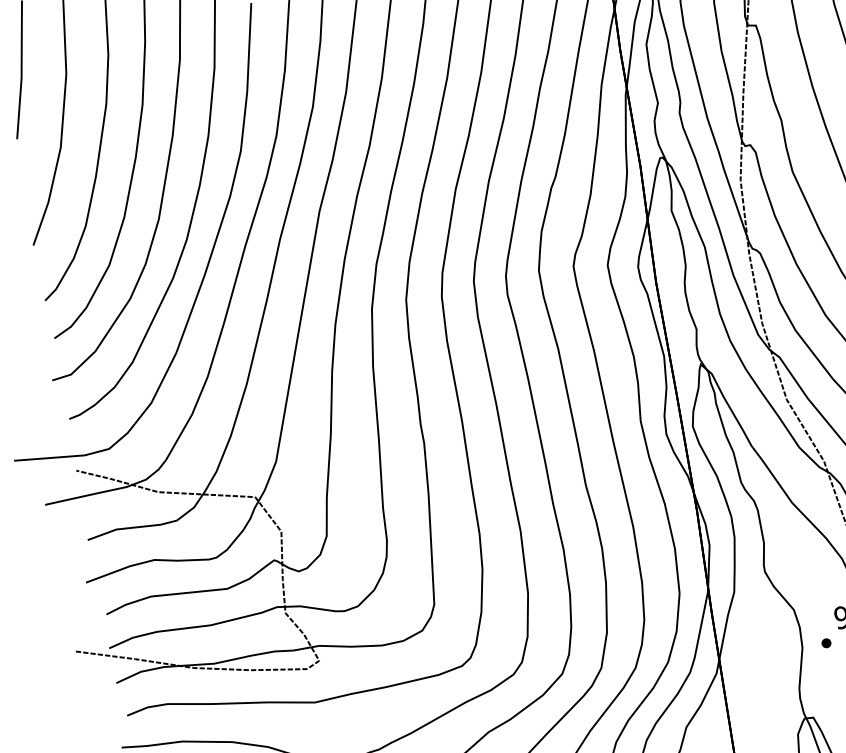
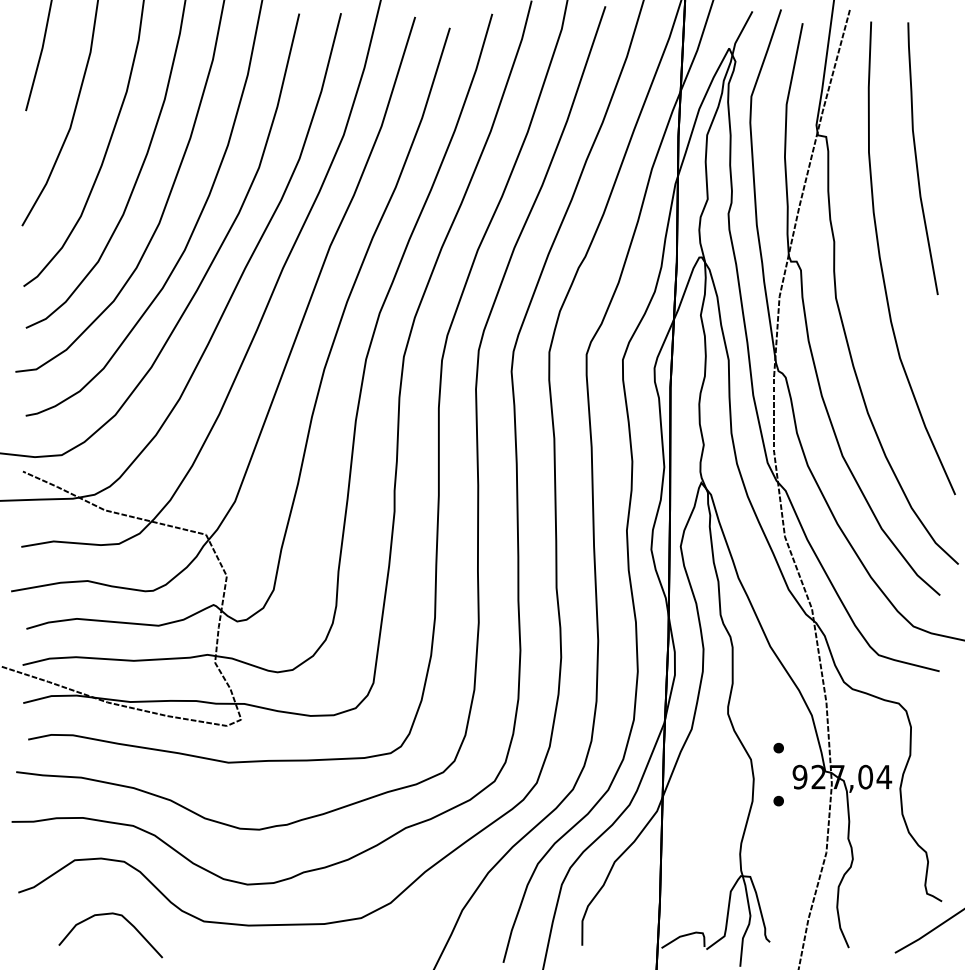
part: (817, 594) -> (778, 747), added

